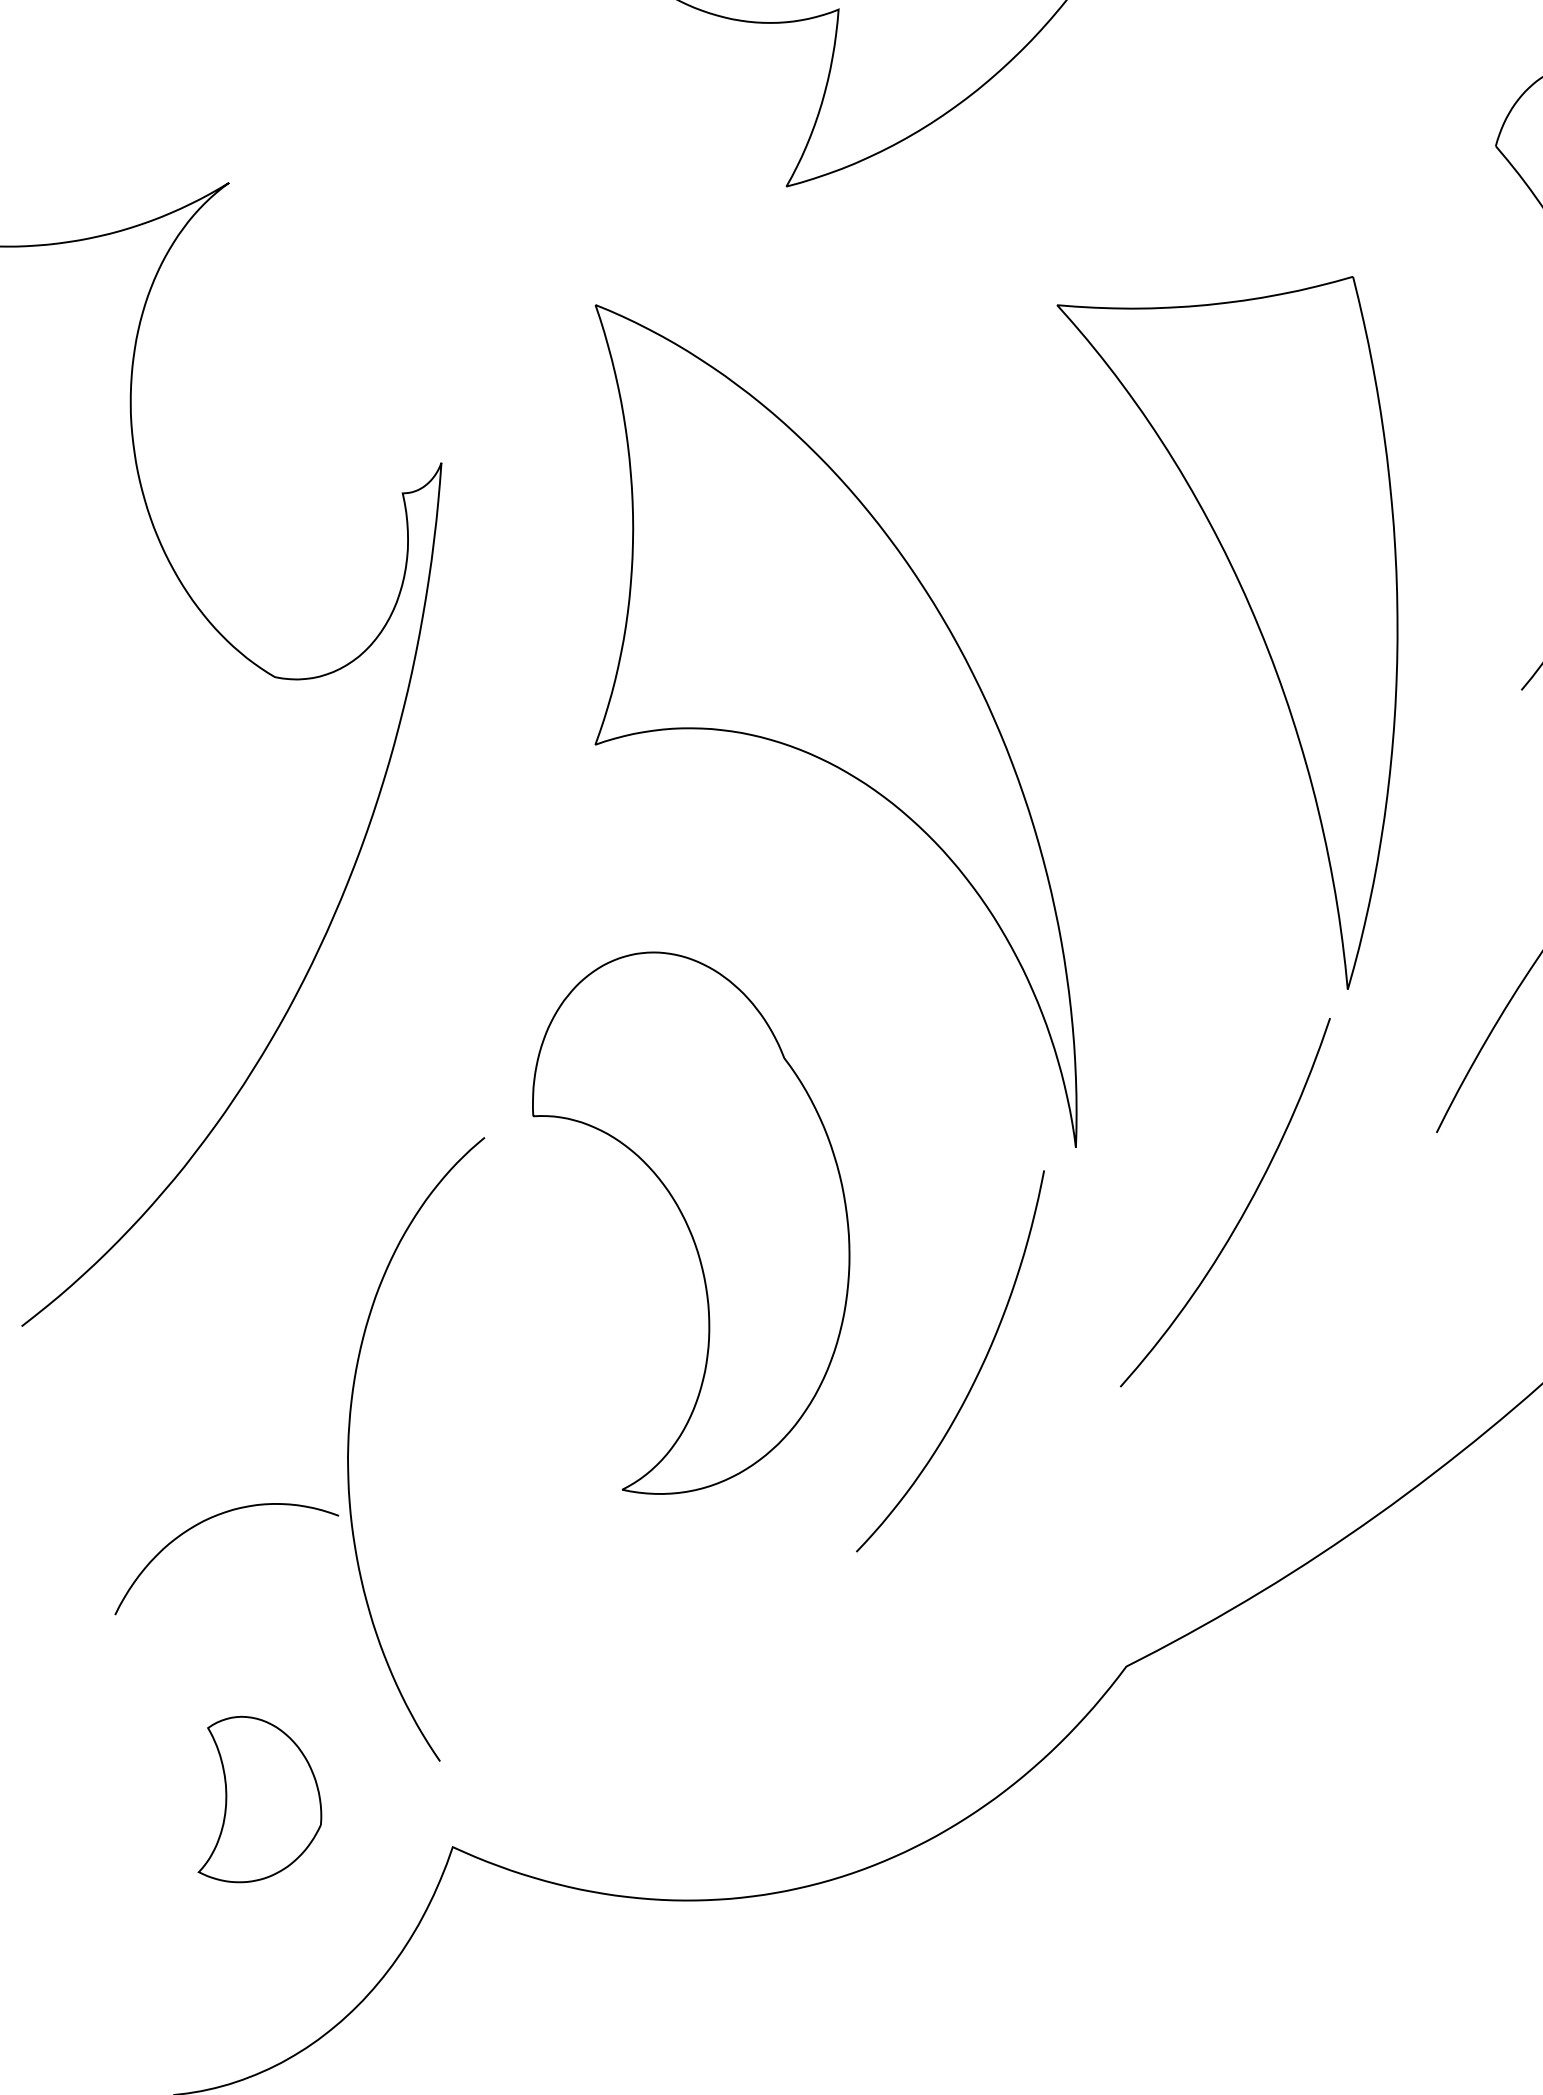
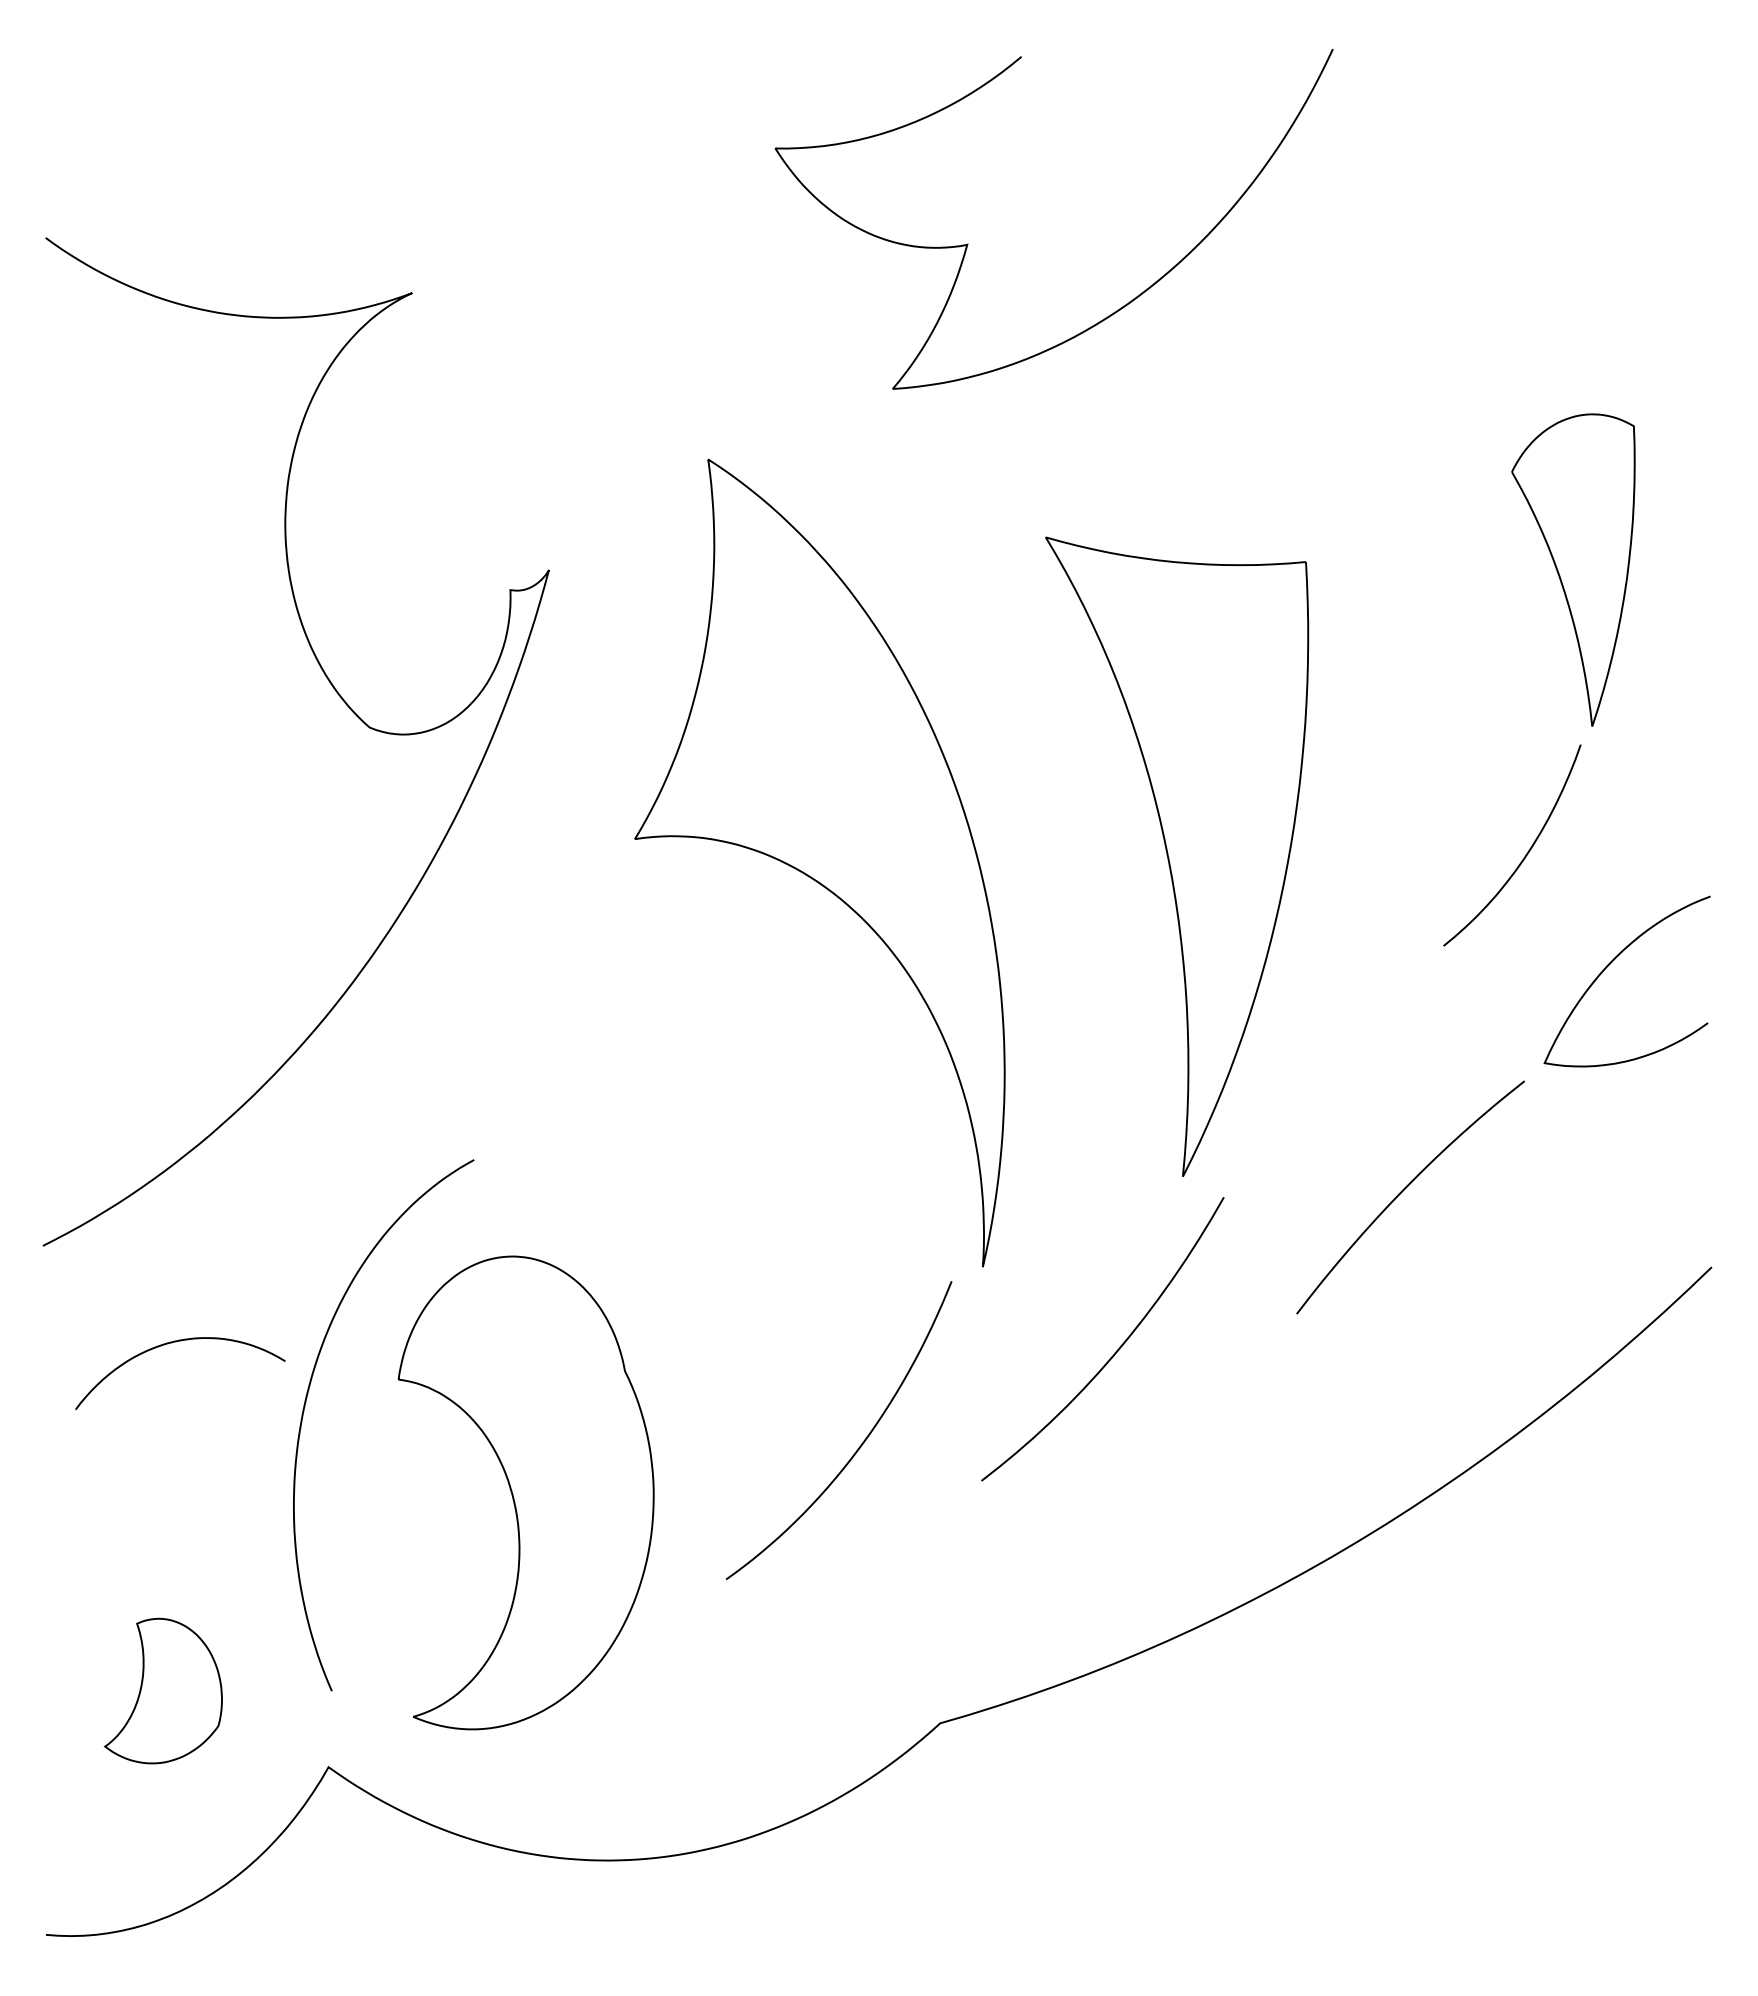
part: (1272, 633) -> (1177, 856), moved
part: (699, 1215) -> (525, 1492), moved
curve: (209, 1520) -> (172, 1343), moved

